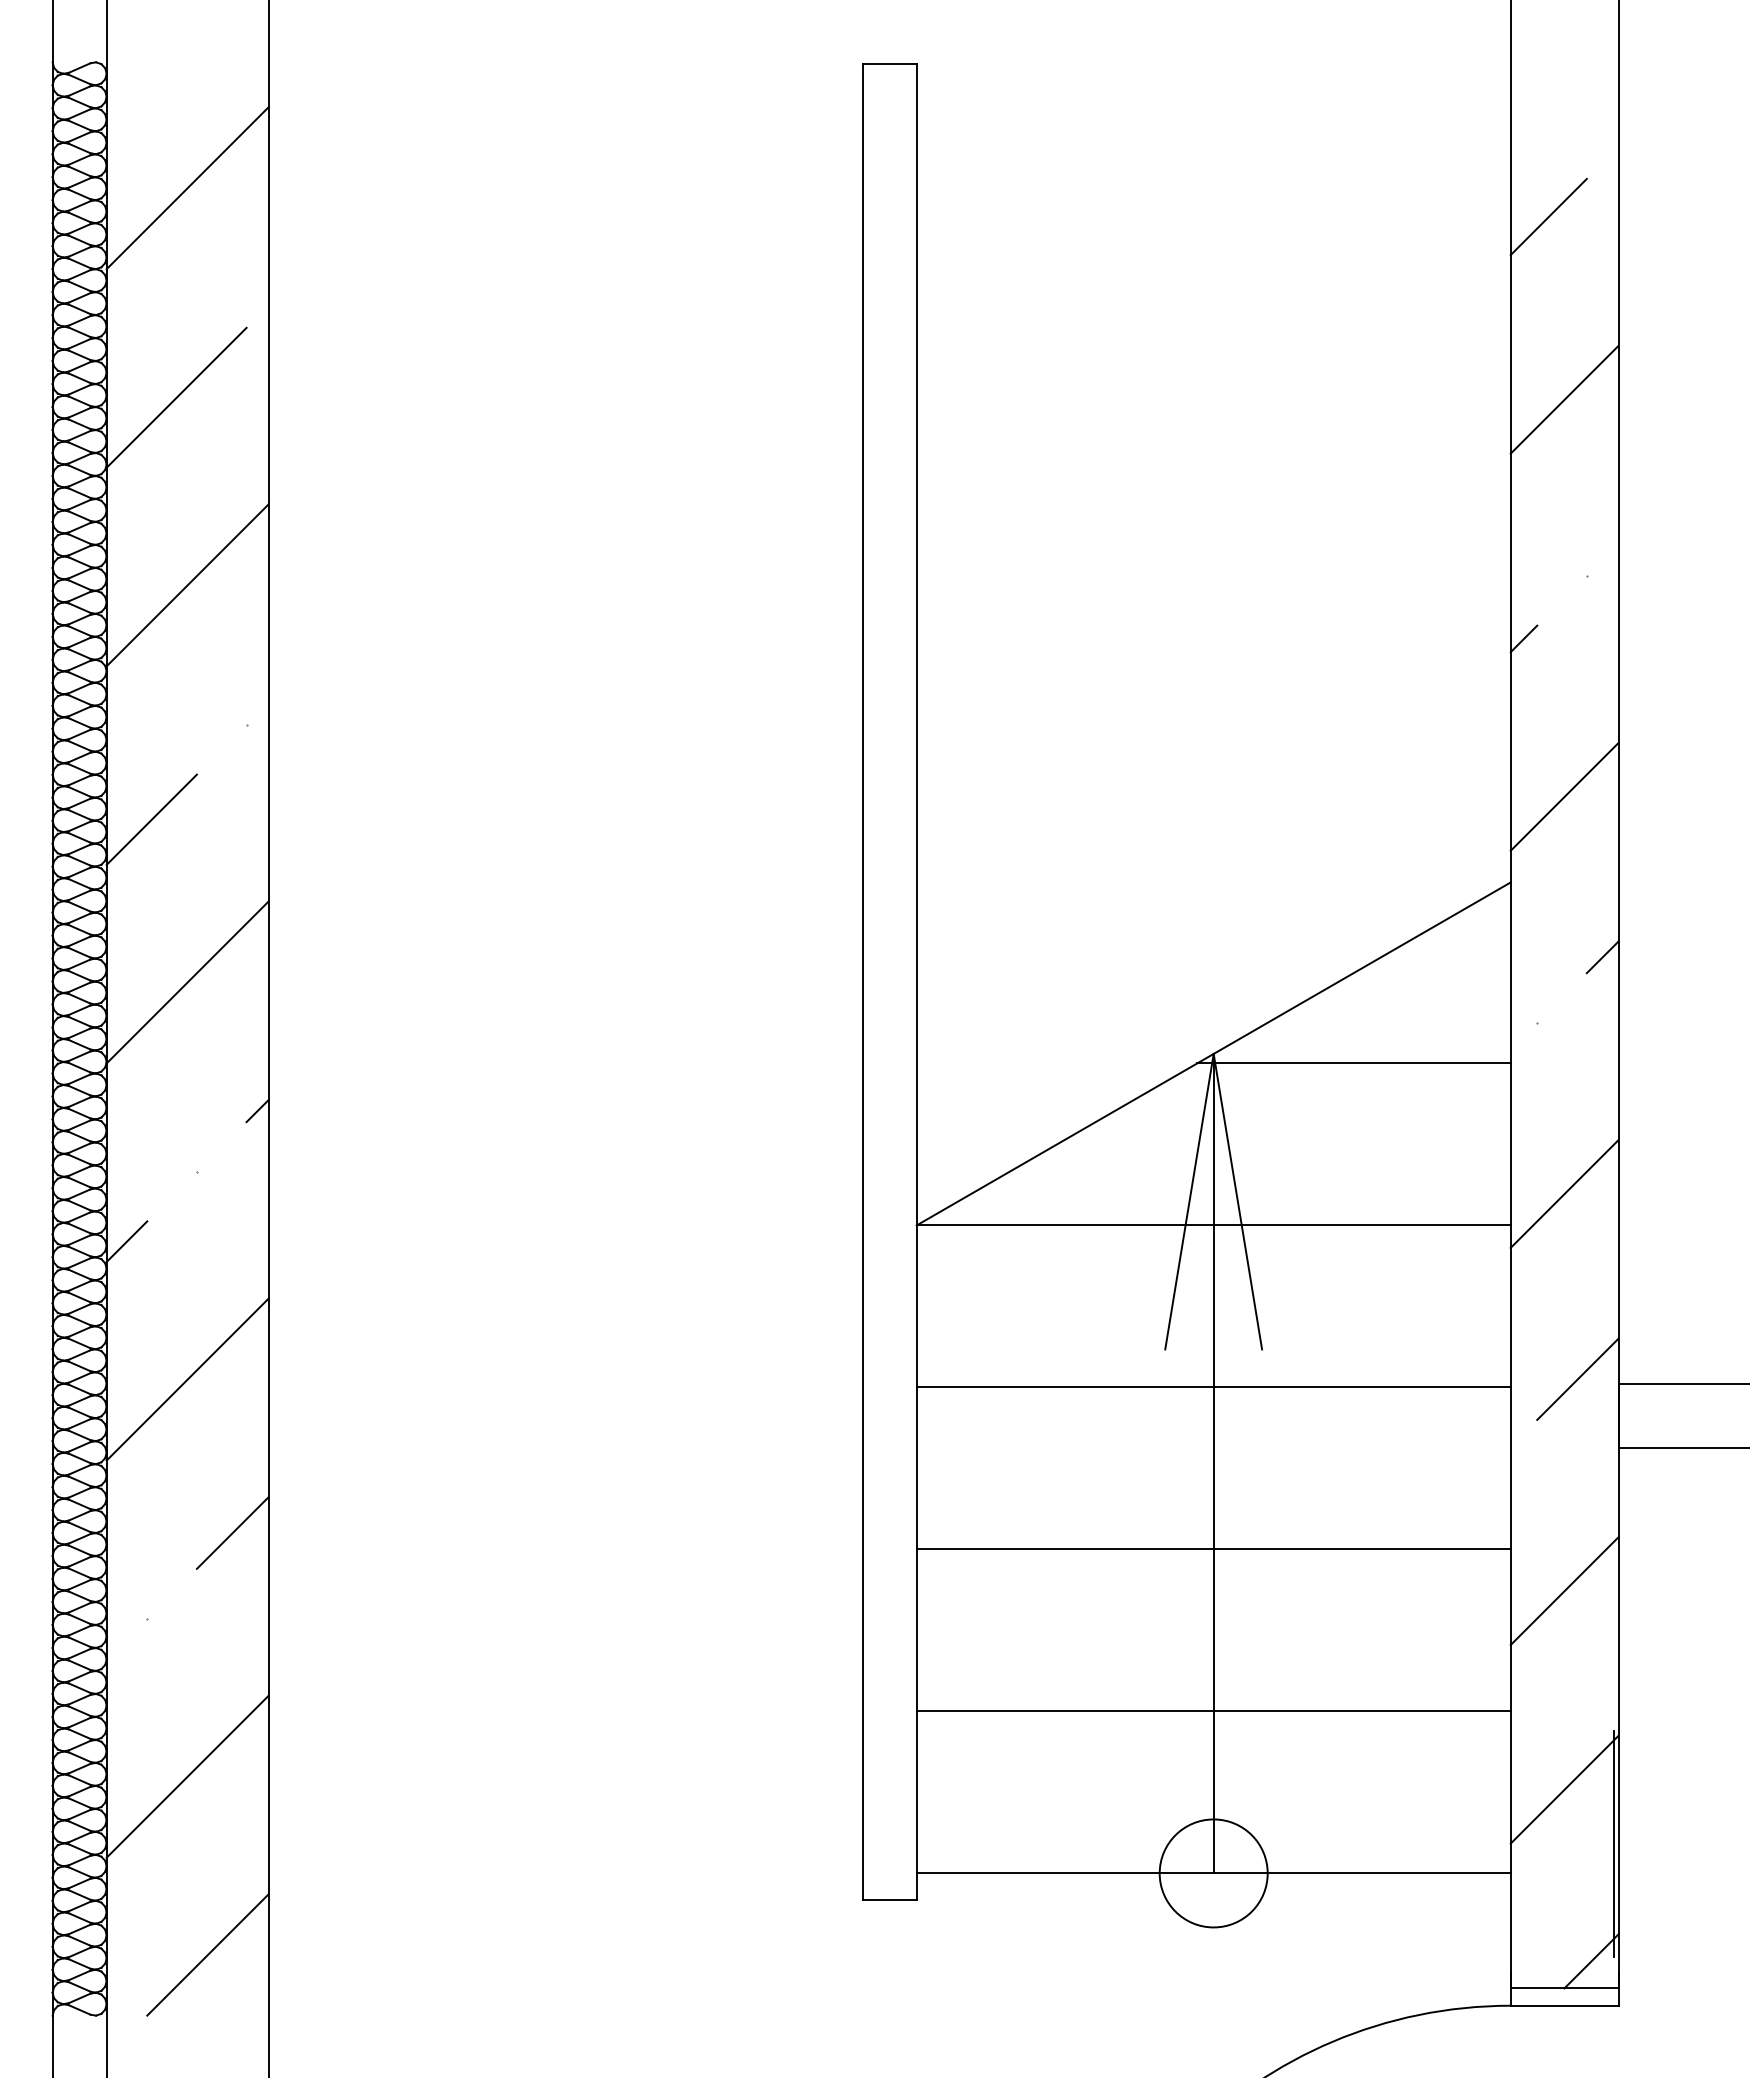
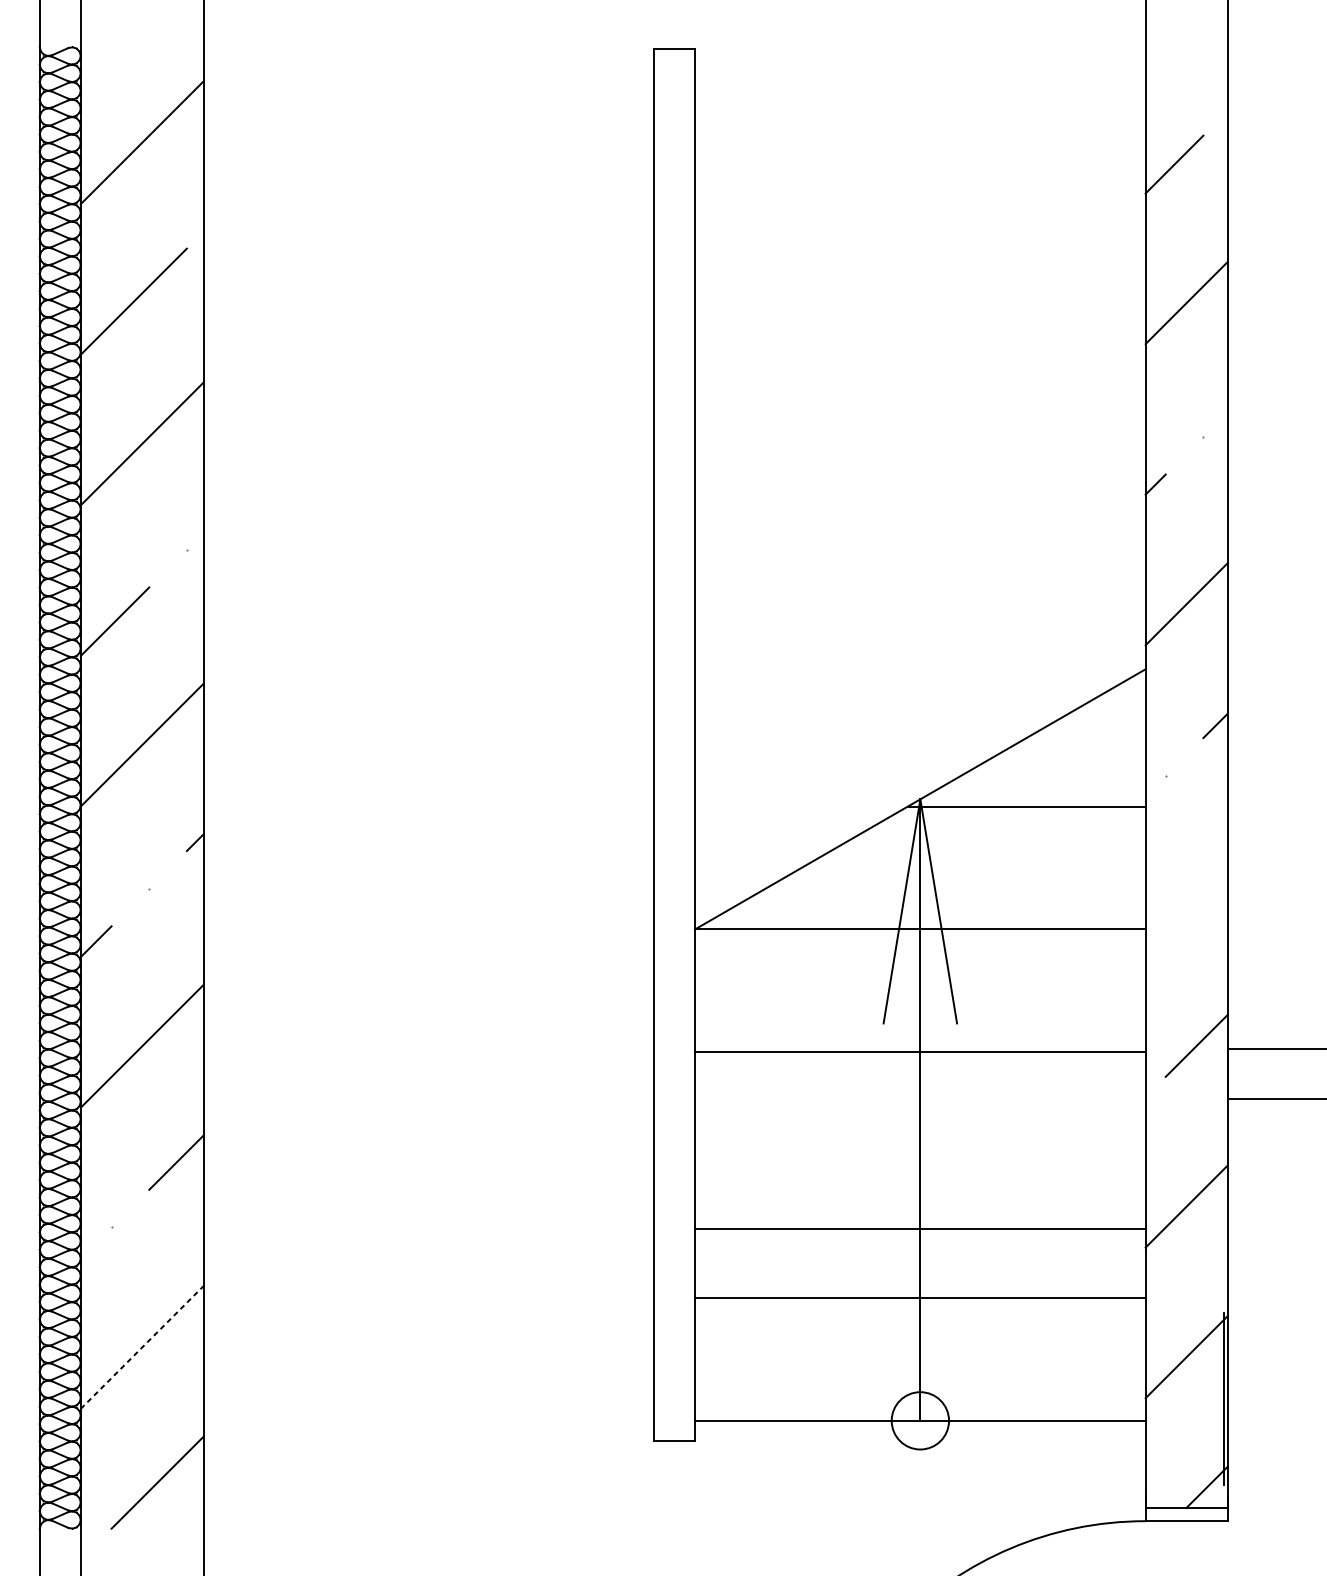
line: (1564, 1193) -> (1186, 905), removed
line: (1213, 1549) -> (920, 1229), moved
line: (187, 1776) -> (142, 1347), solid -> dashed
circle: (1213, 1873) -> (920, 1420), size x0.7

